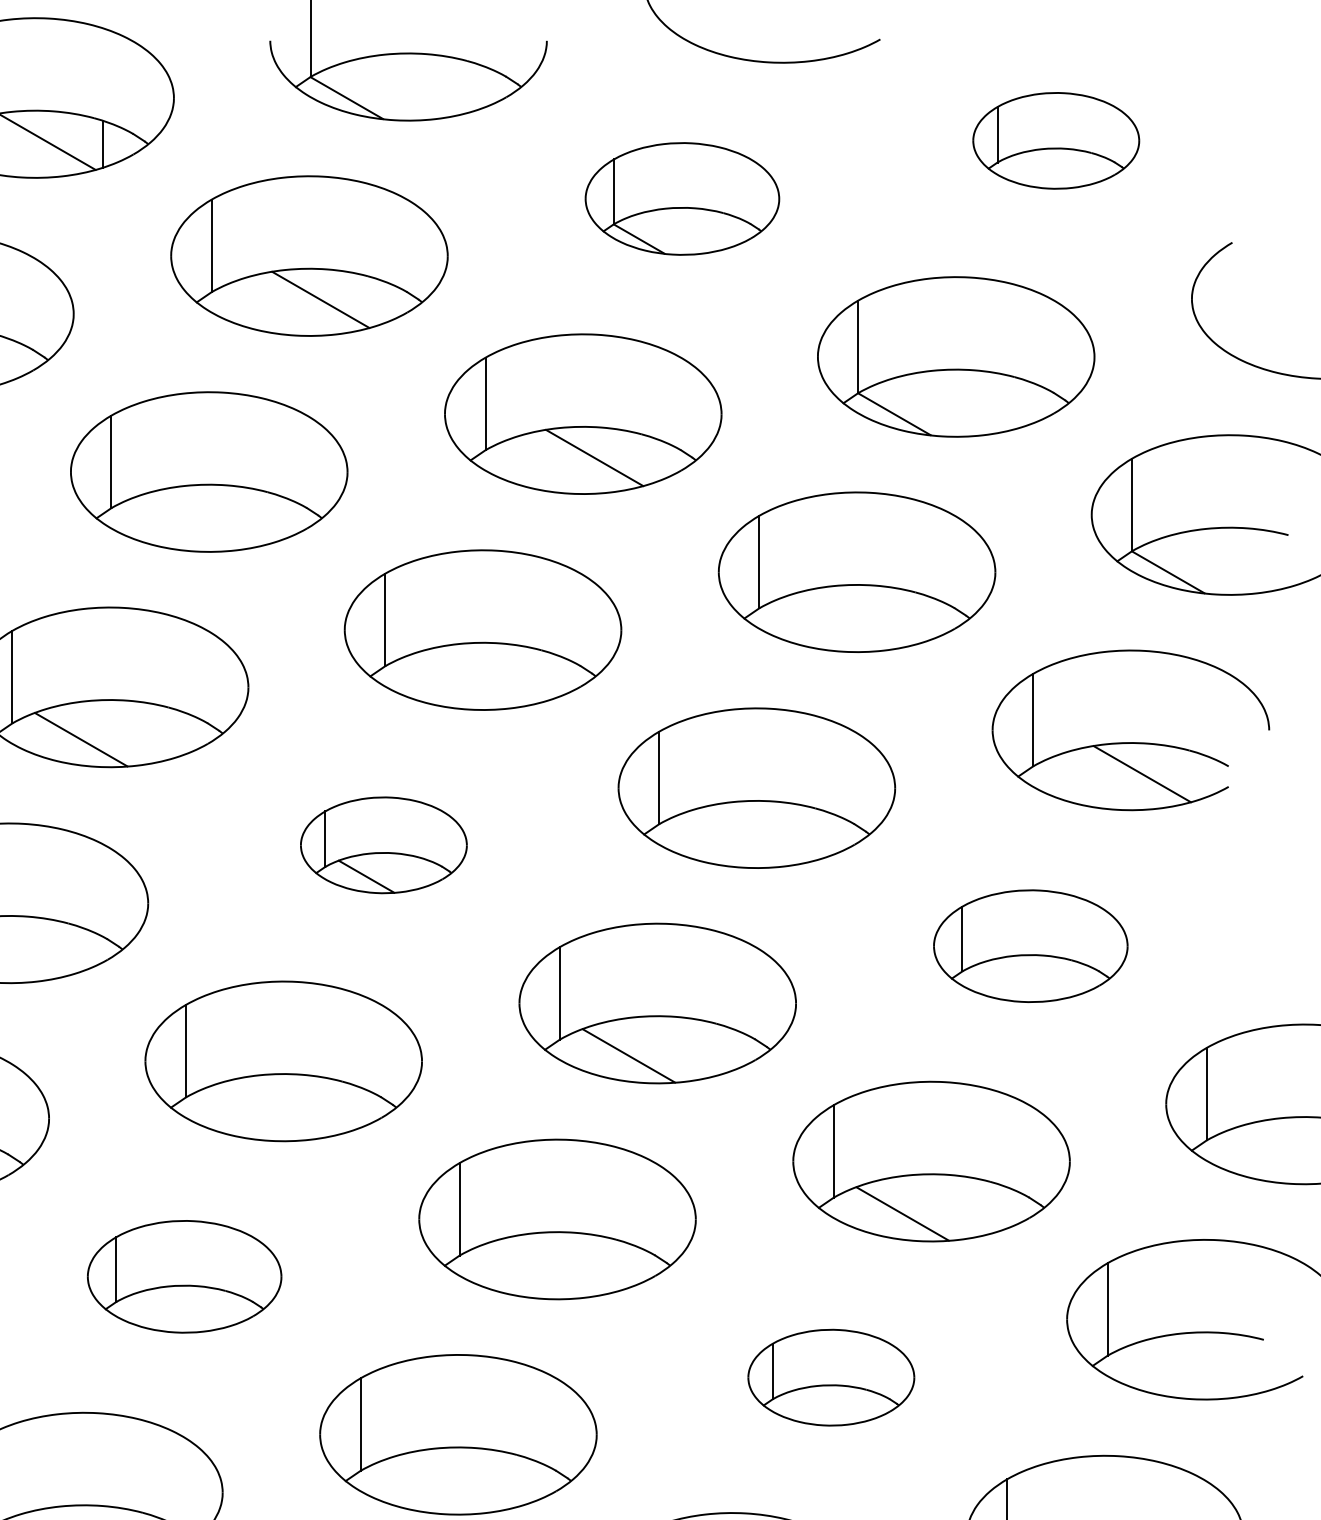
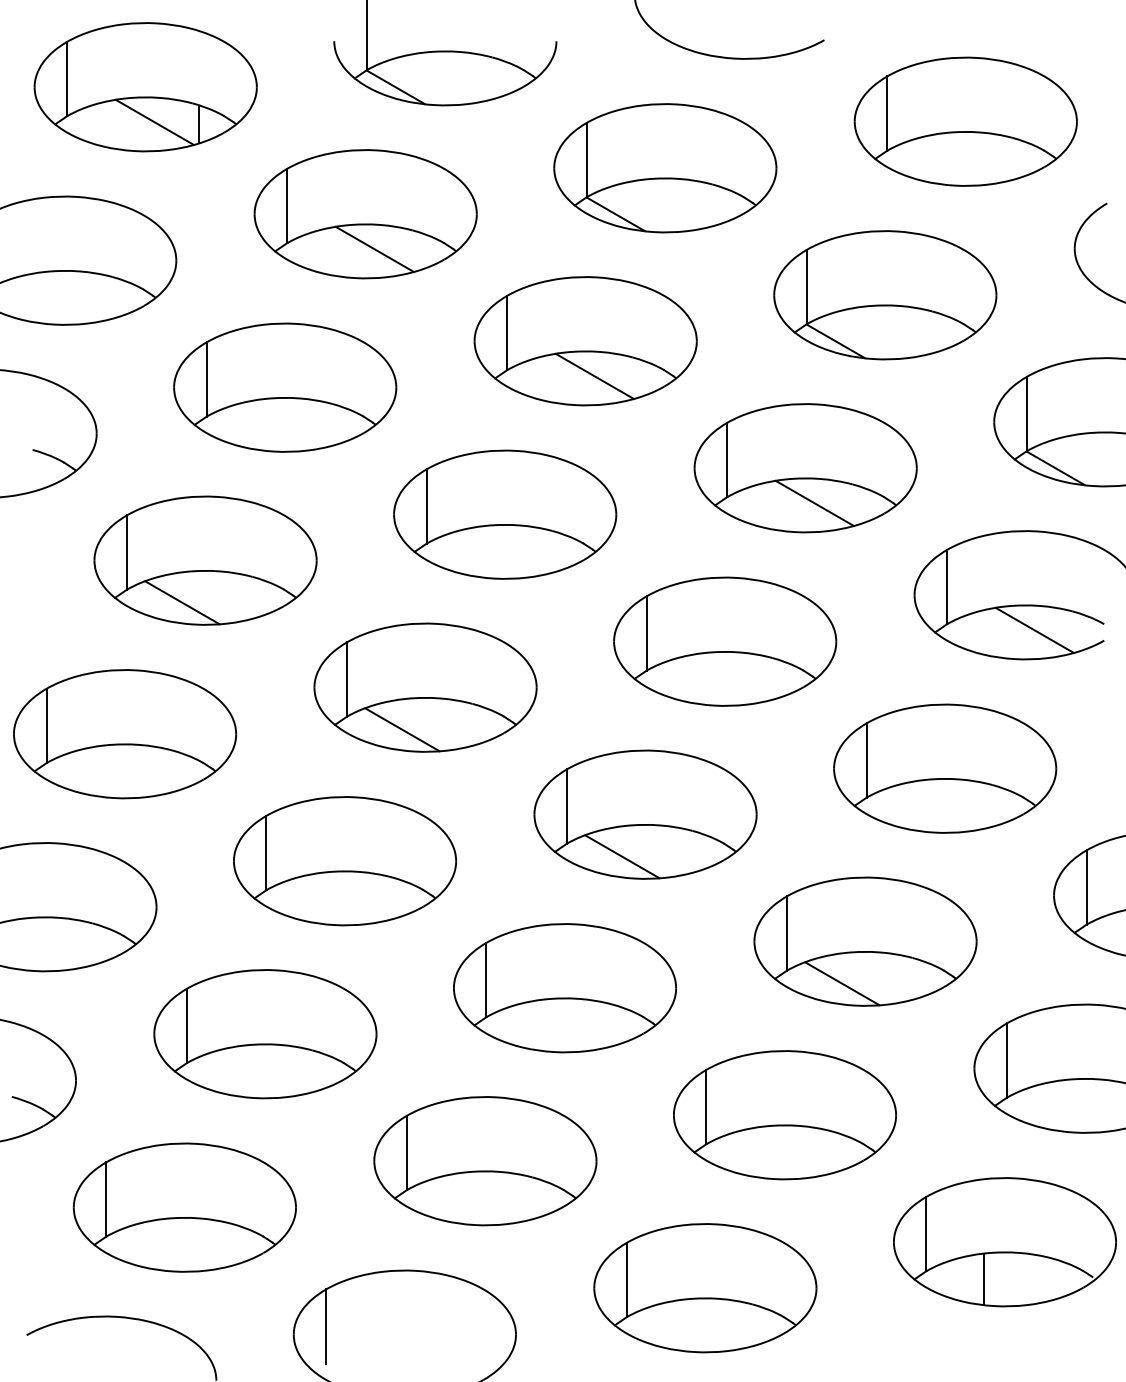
part: (1056, 140) -> (965, 121), size x1.67
part: (682, 199) -> (665, 168), size x1.43
line: (868, 614) -> (814, 502), added
part: (383, 845) -> (425, 687), size x1.67
part: (1031, 946) -> (945, 768), size x1.43
part: (184, 1277) -> (265, 1034), size x1.43
part: (830, 1377) -> (784, 1115), size x1.67

